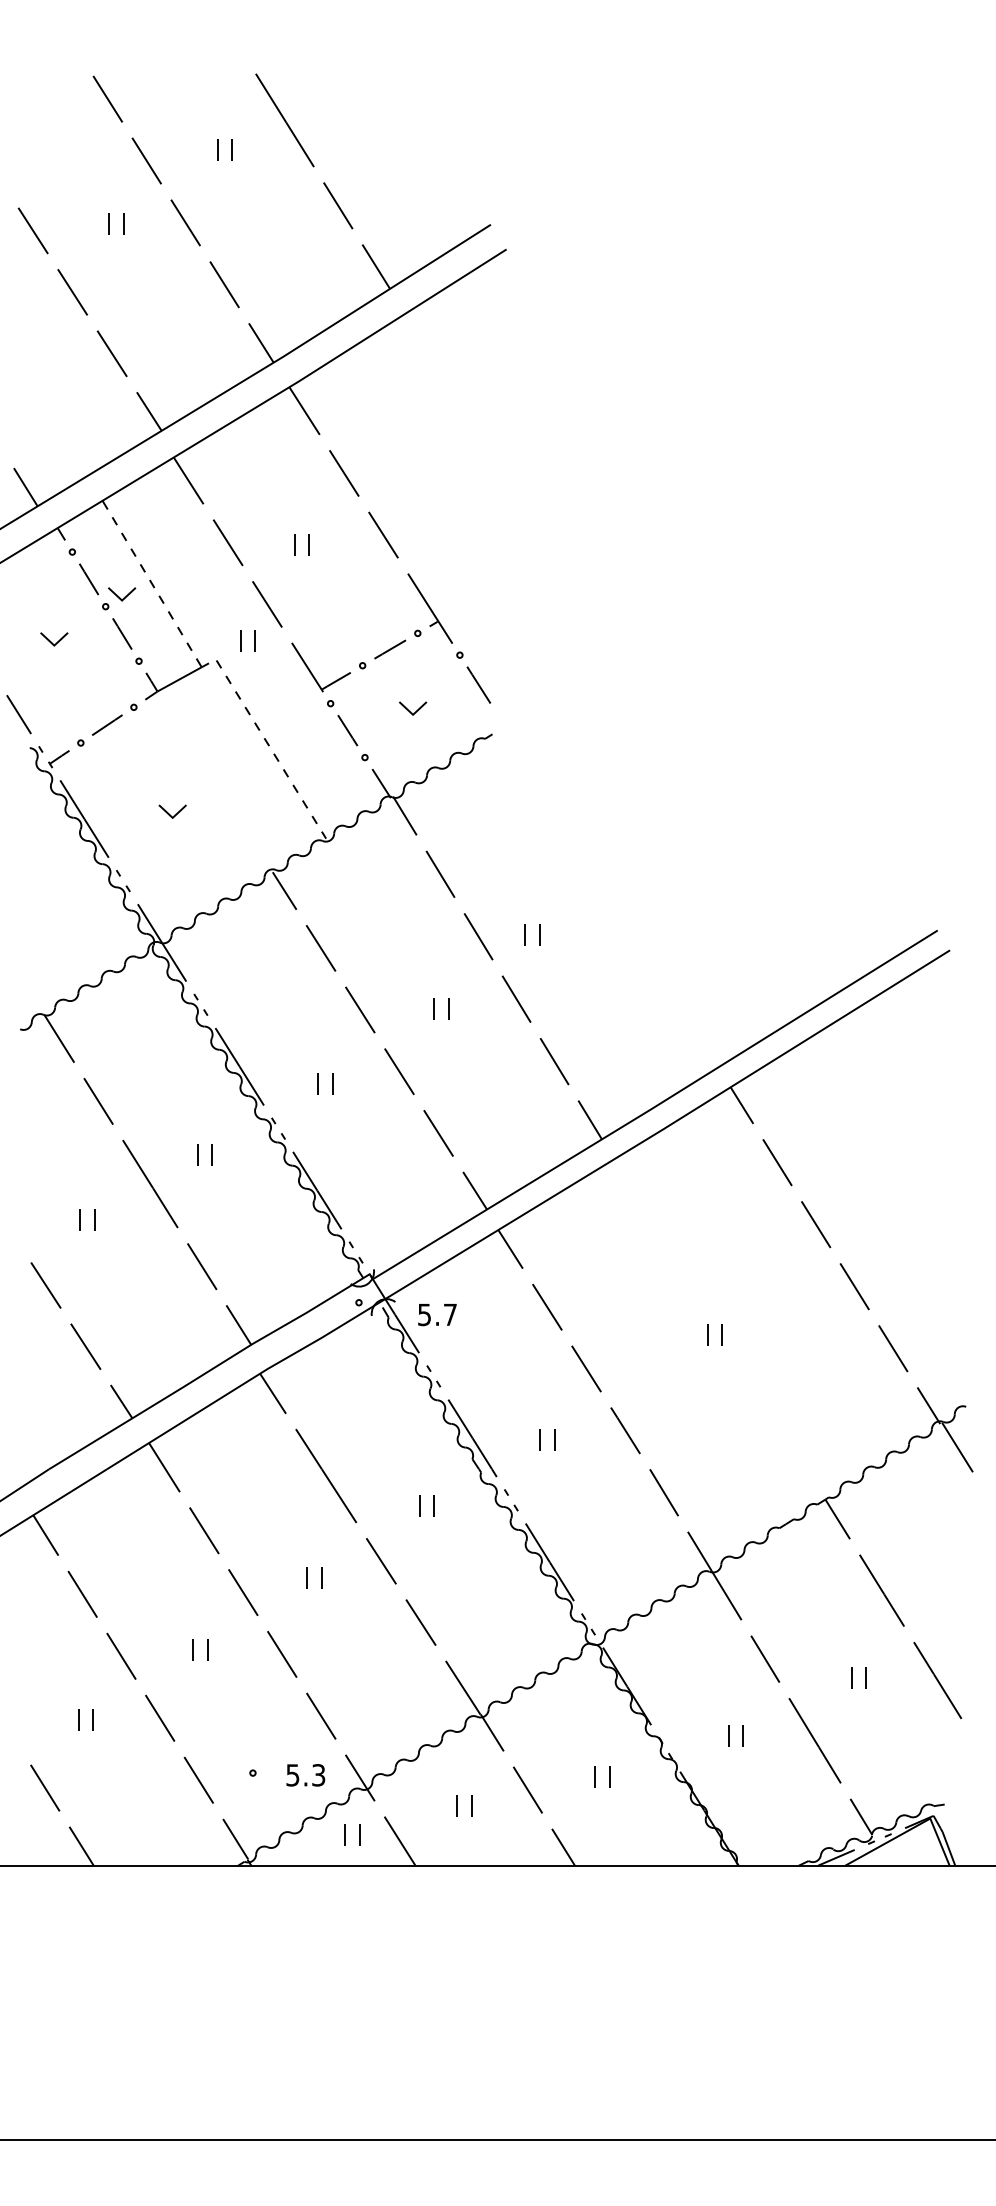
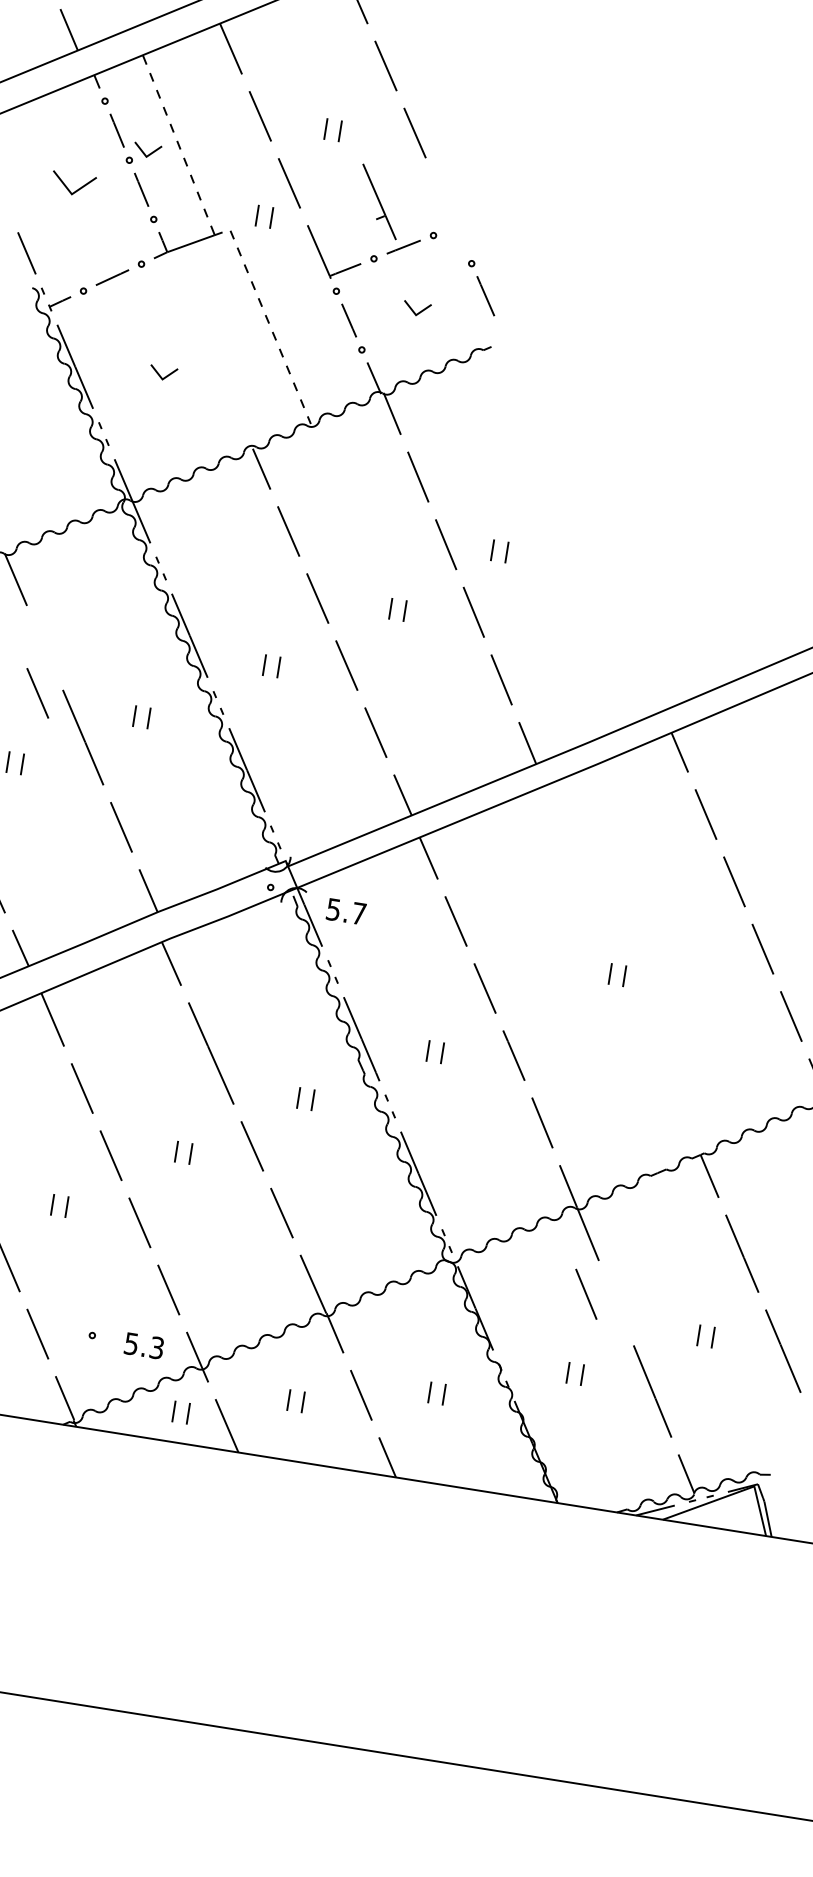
part: (429, 608) -> (378, 201), moved
part: (54, 639) -> (73, 184), size x1.6
line: (98, 1101) -> (37, 693), moved
line: (765, 1658) -> (586, 1293), moved

